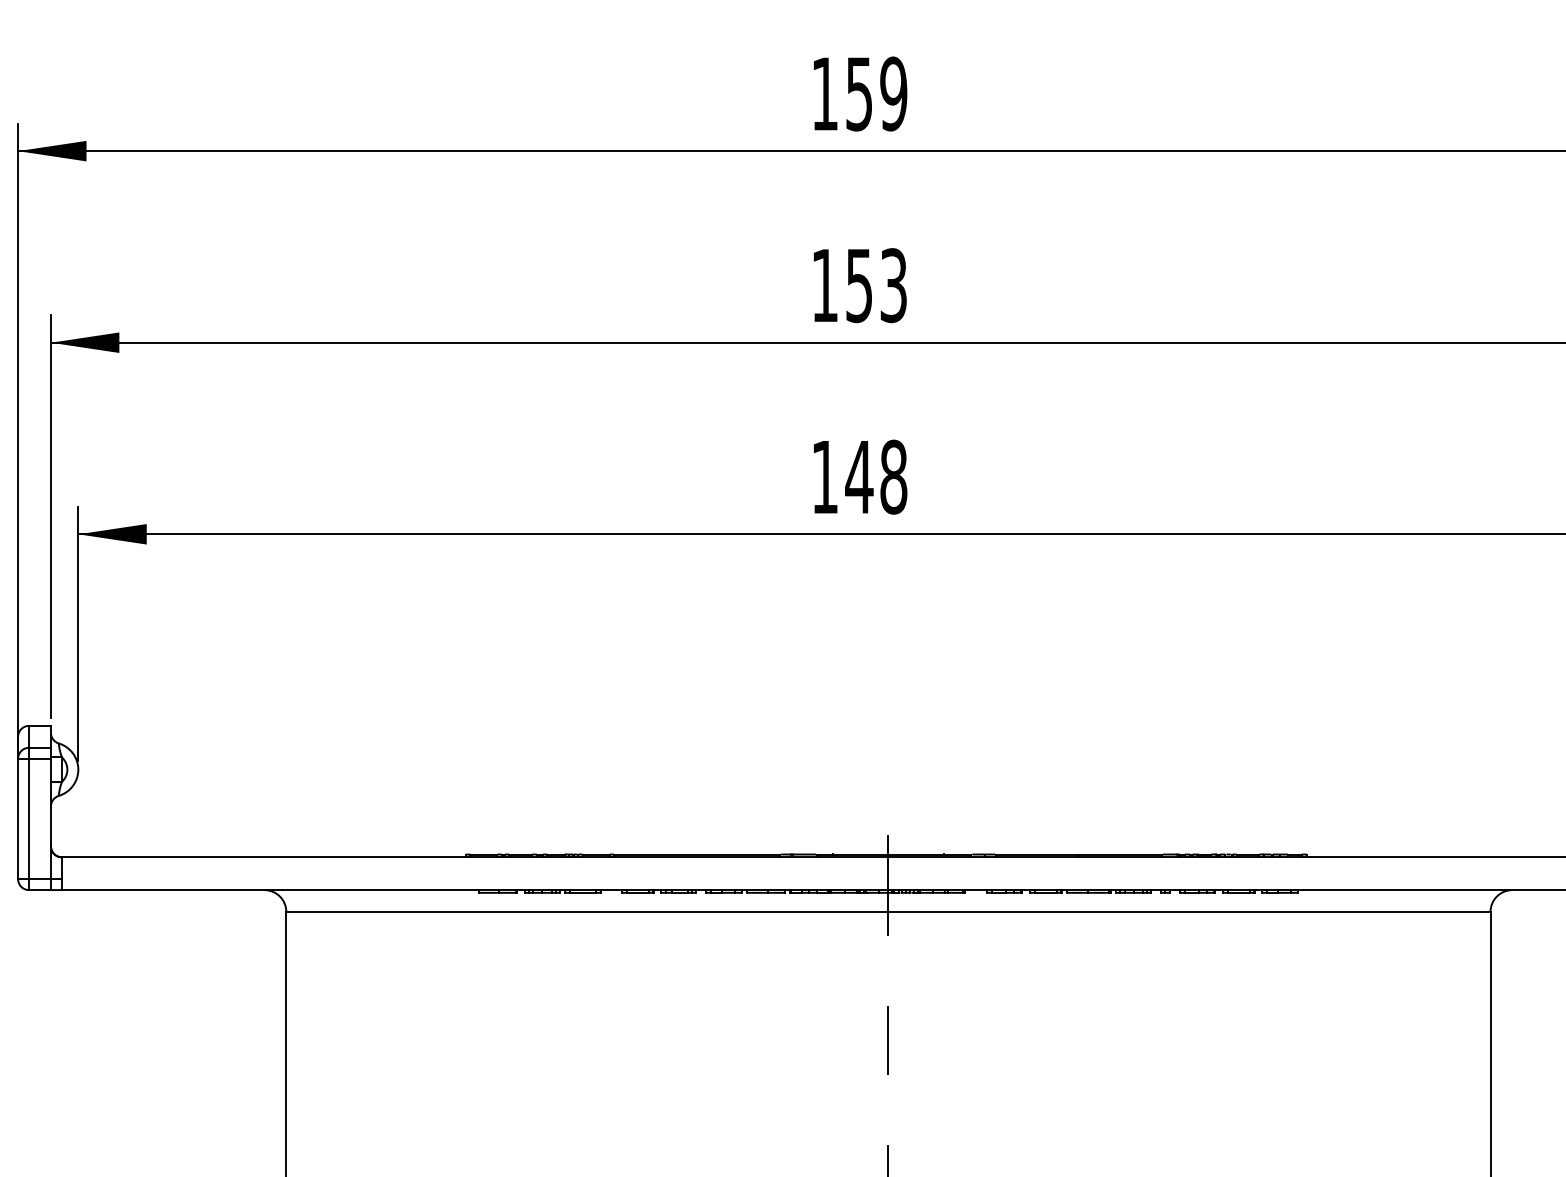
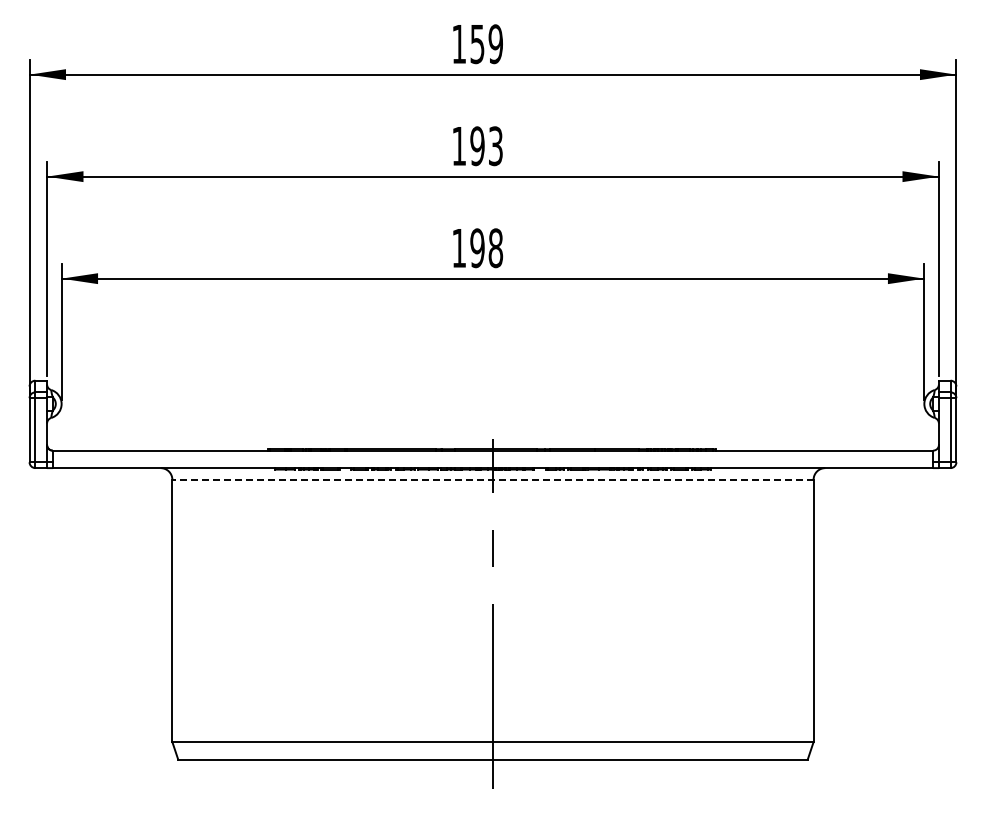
text: (859, 284) -> (477, 145), 153 -> 193
text: (859, 477) -> (477, 248), 148 -> 198
line: (887, 911) -> (492, 479), solid -> dashed

